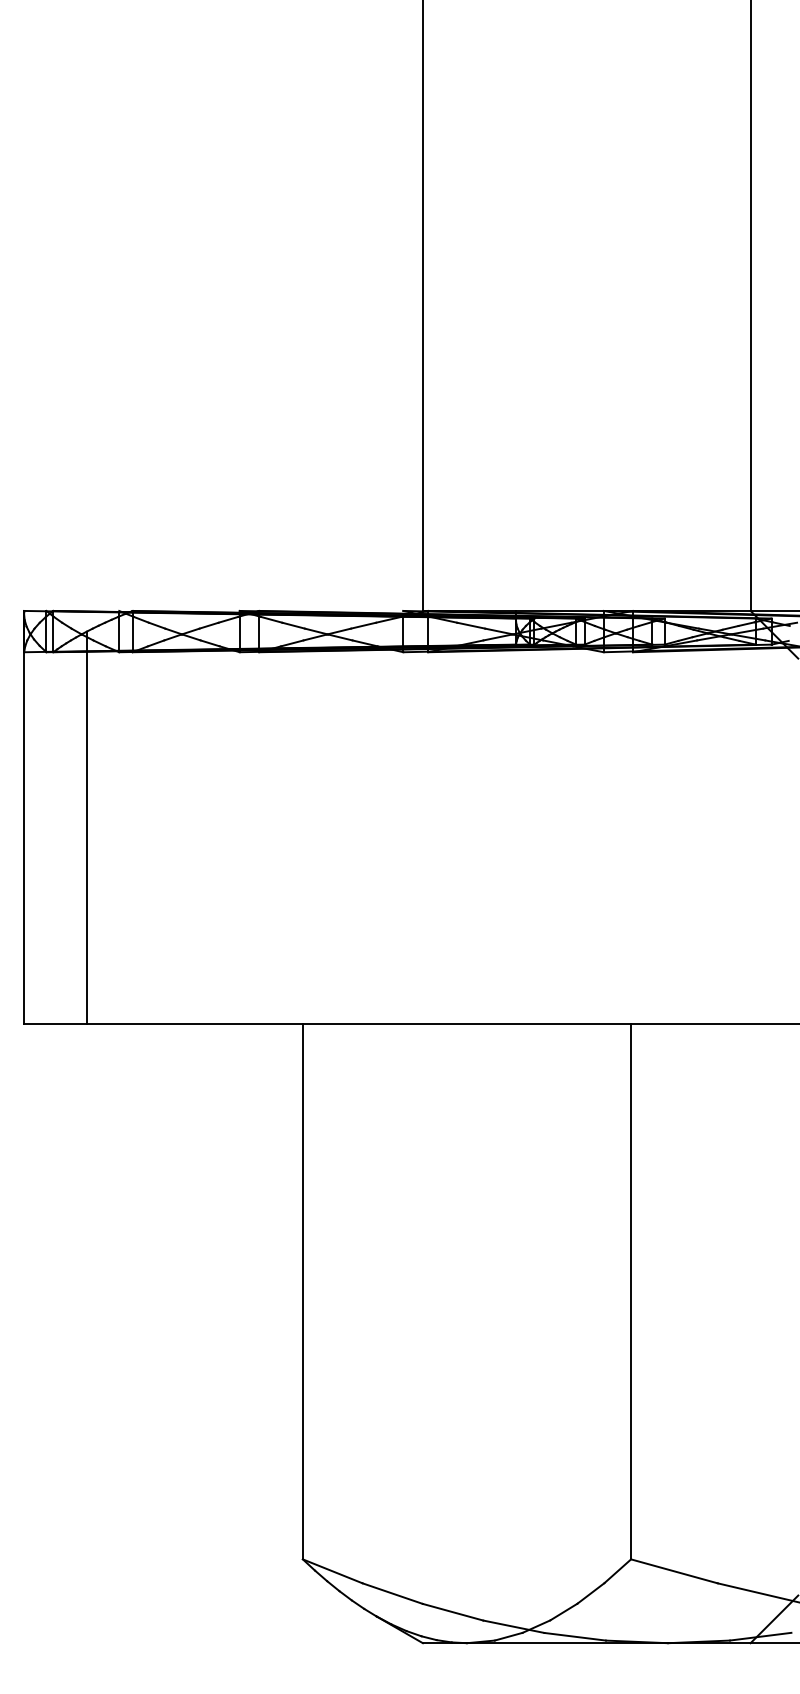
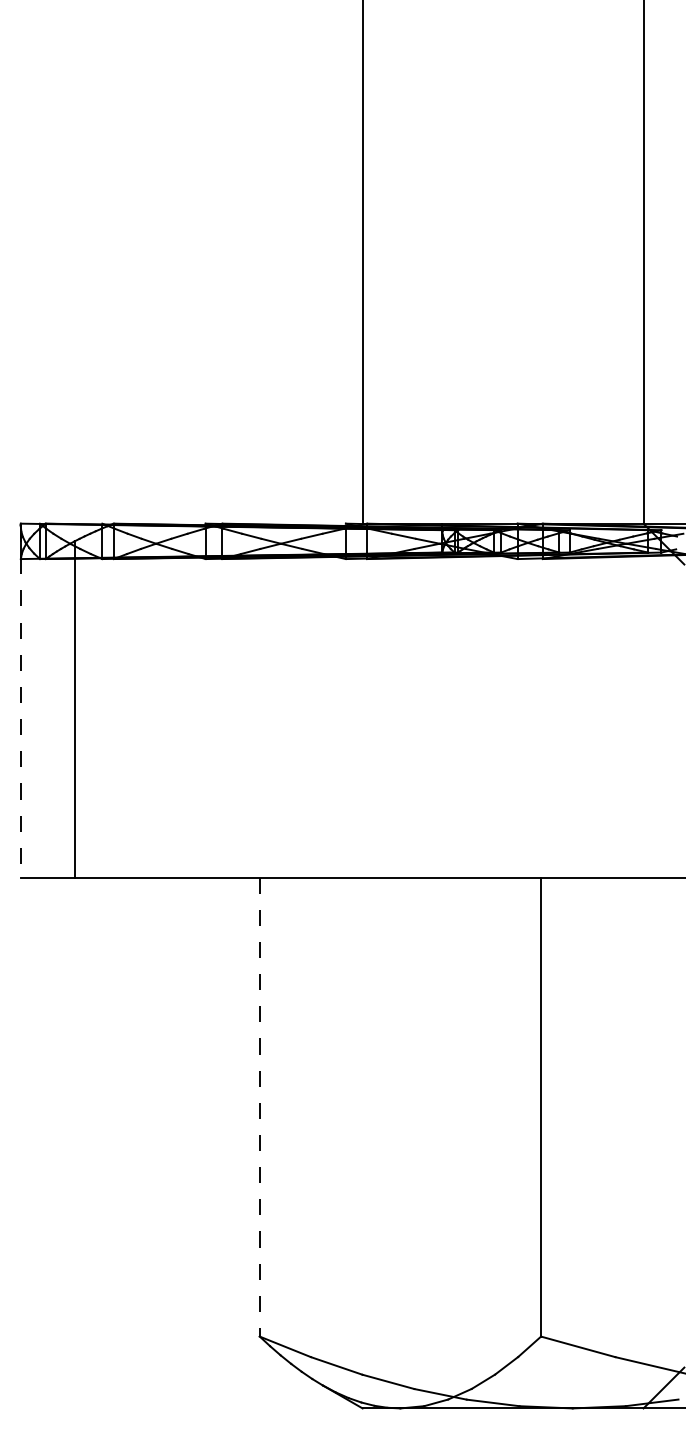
line: (23, 818) -> (20, 701), solid -> dashed
line: (302, 1292) -> (259, 1107), solid -> dashed

